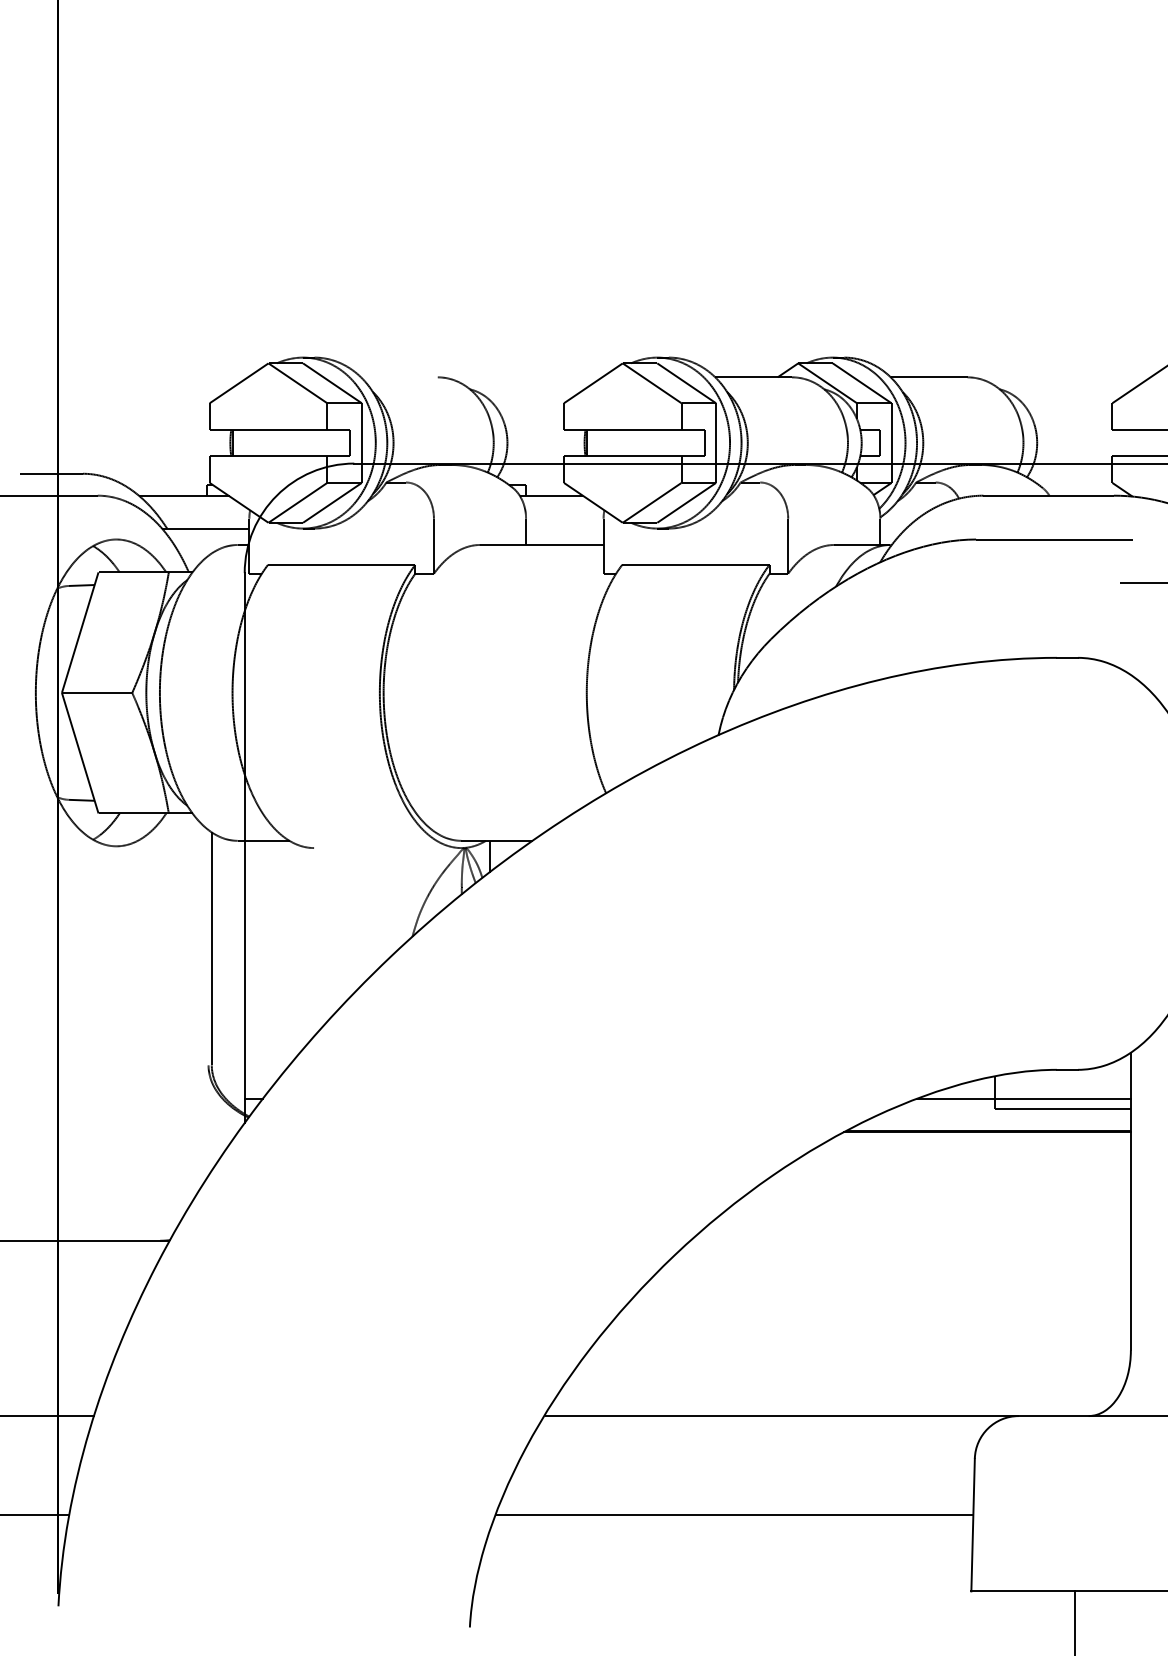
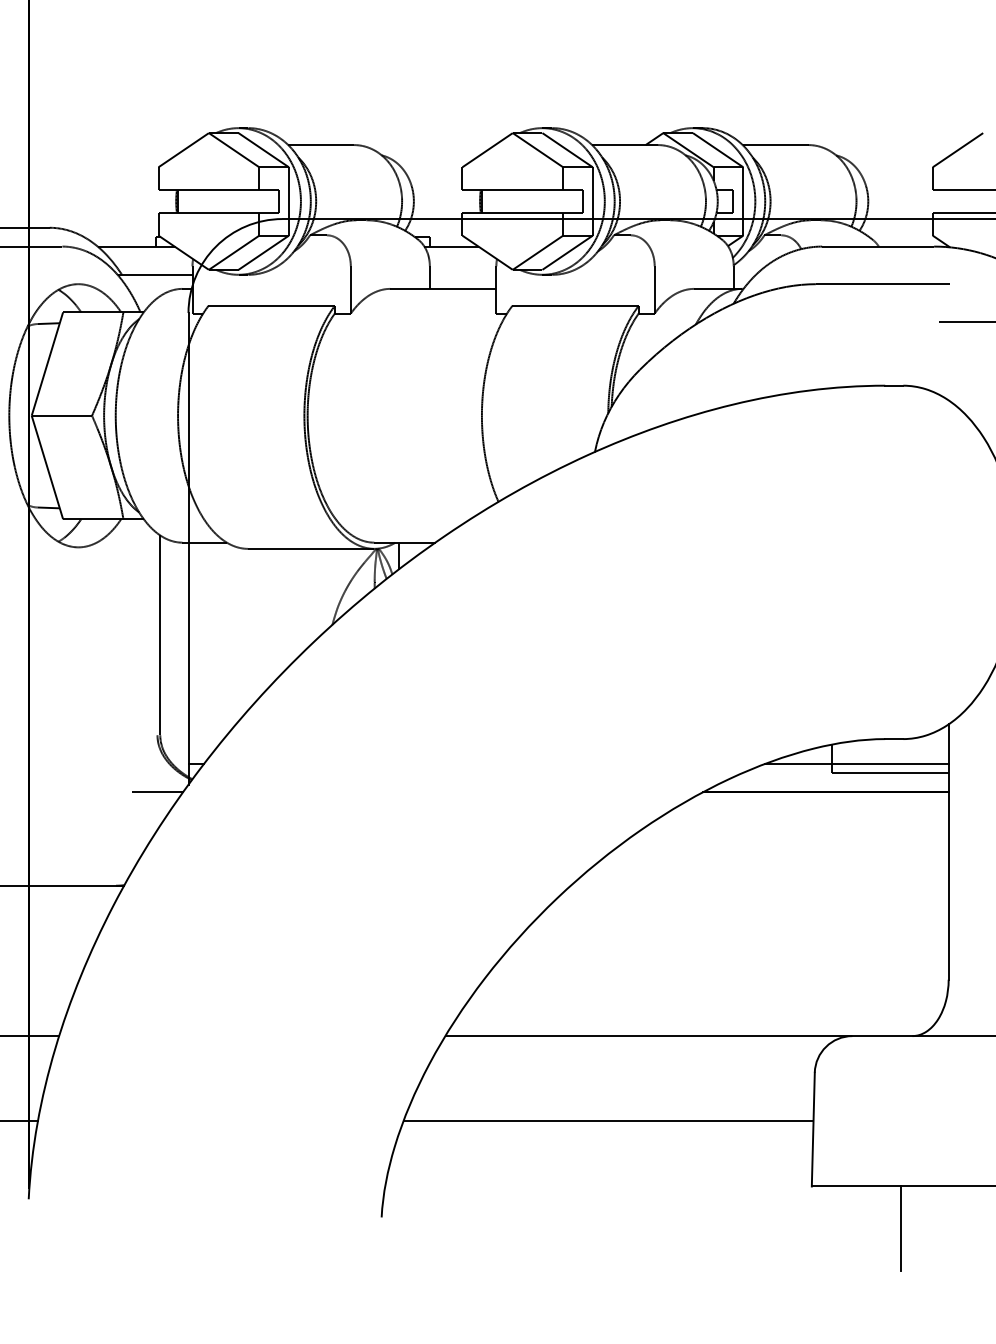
line: (399, 377) -> (321, 145), added
line: (387, 848) -> (310, 549), added
line: (209, 1131) -> (158, 791), added

